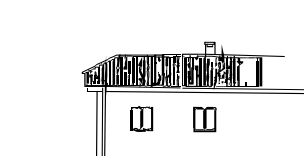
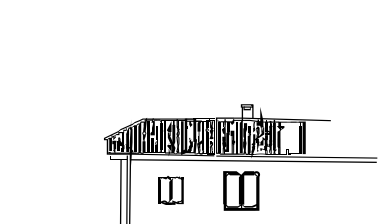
part: (204, 119) -> (241, 191), size x1.4

